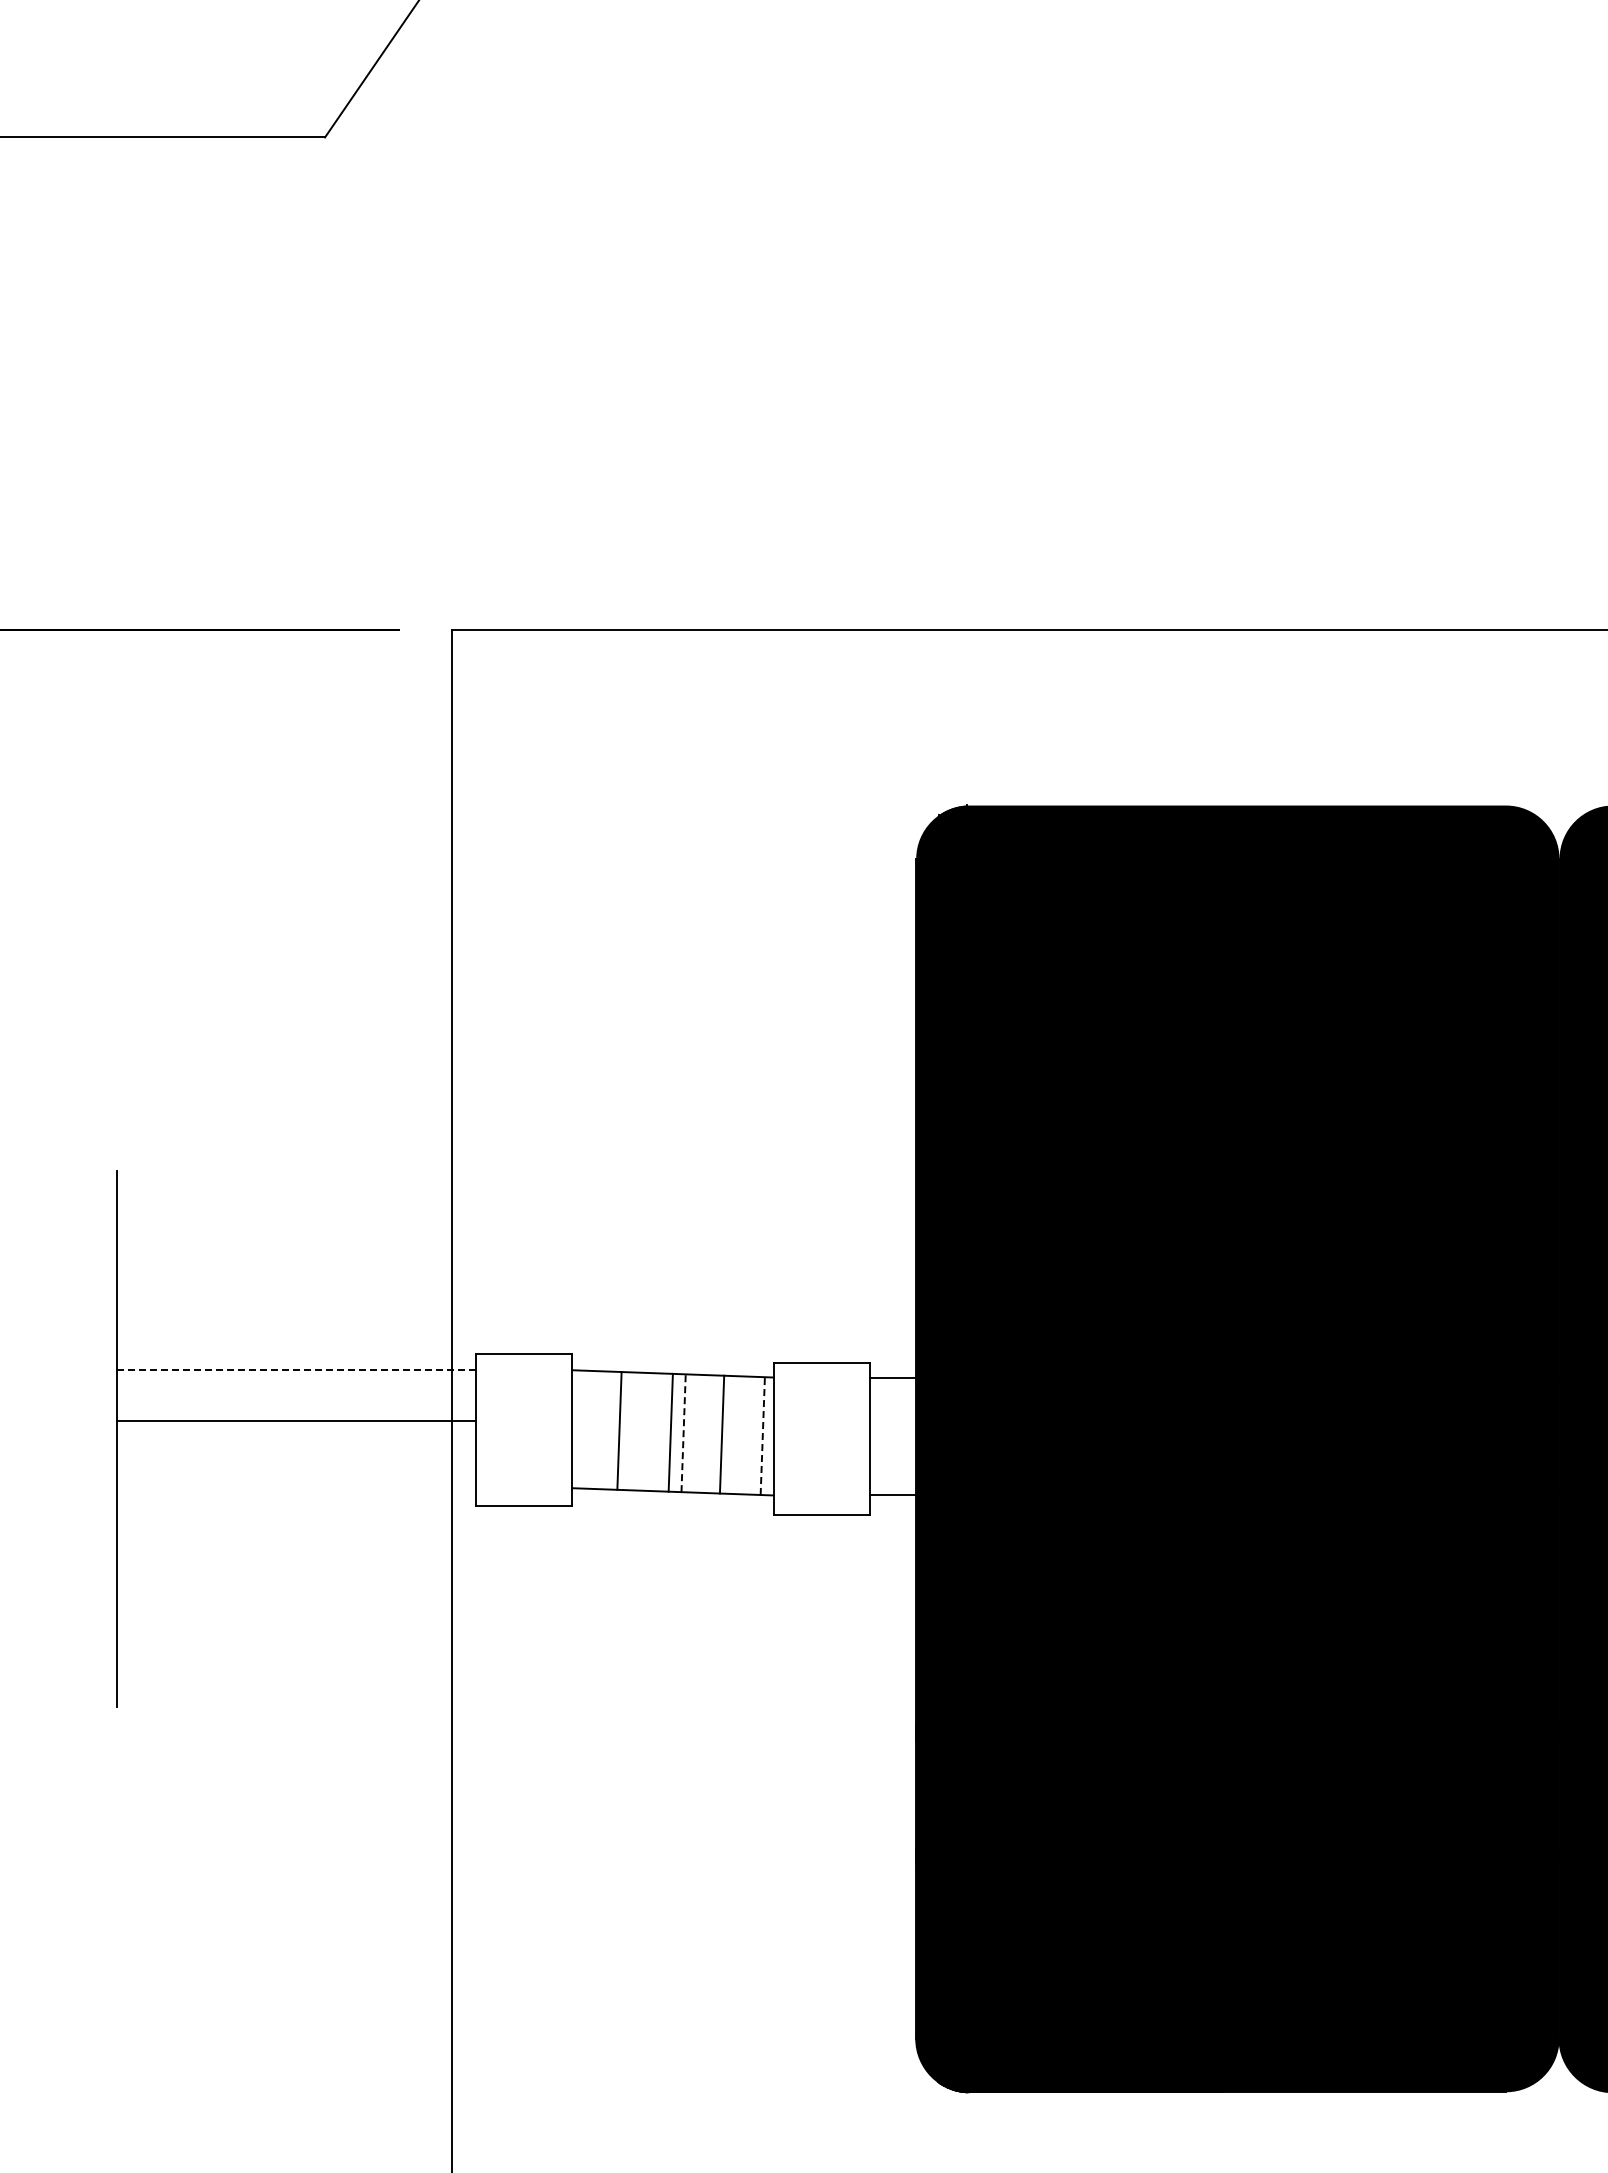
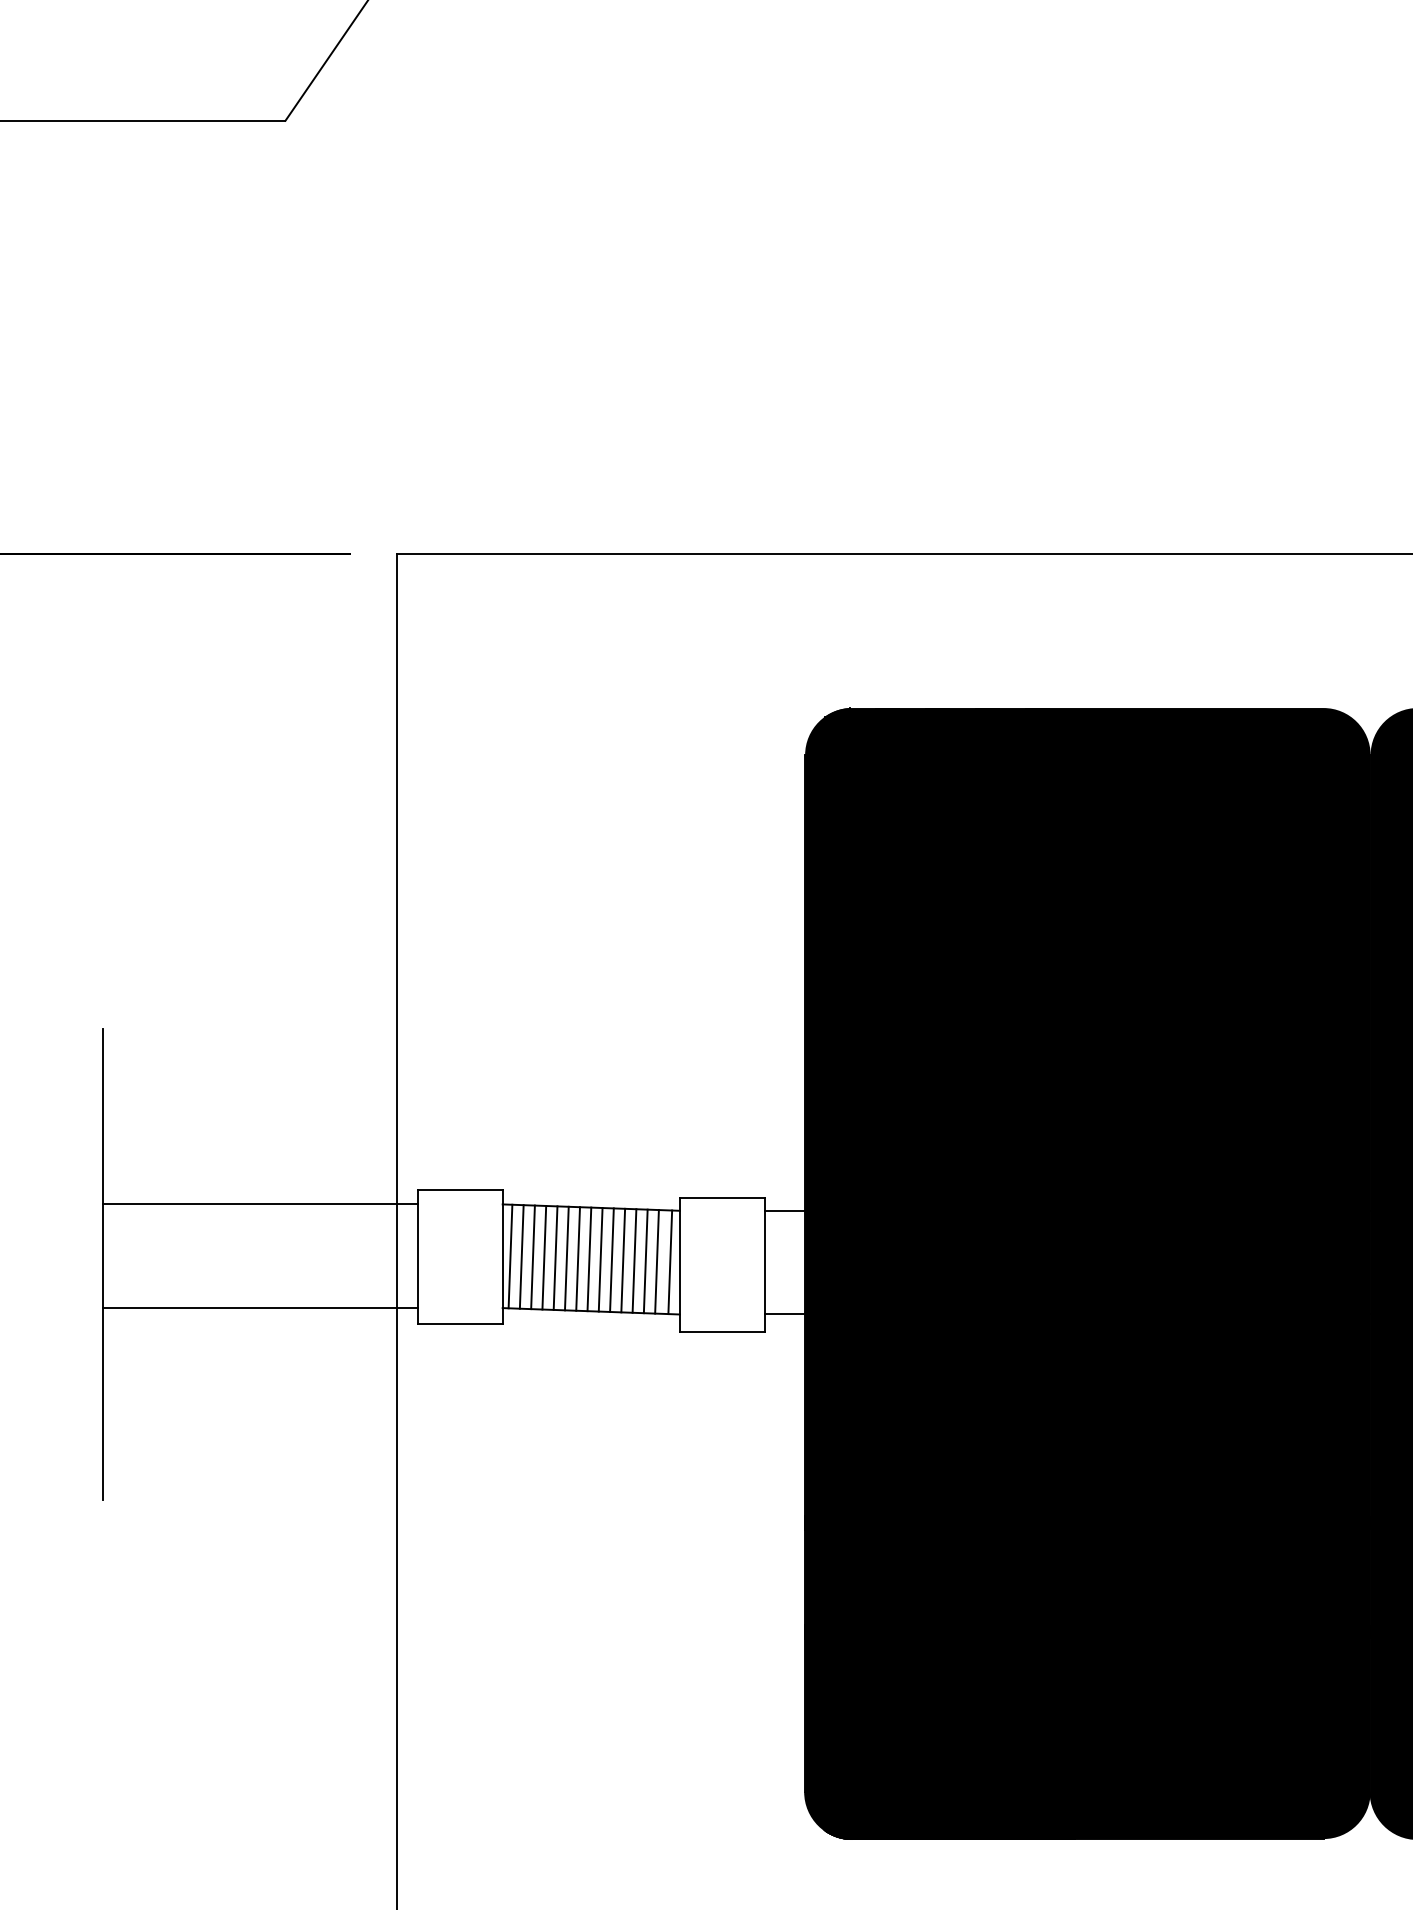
line: (297, 1370) -> (261, 1204), dashed -> solid
line: (296, 1421) -> (260, 1308), moved
line: (580, 1429) -> (510, 1256), added
line: (593, 1429) -> (521, 1256), added
line: (606, 1430) -> (532, 1257), added
line: (632, 1431) -> (555, 1258), added
line: (645, 1431) -> (567, 1258), added
line: (657, 1432) -> (577, 1259), added
line: (683, 1433) -> (600, 1260), dashed -> solid
line: (696, 1433) -> (612, 1260), added
line: (709, 1434) -> (623, 1260), added
line: (734, 1434) -> (645, 1260), added
line: (747, 1435) -> (656, 1261), added
line: (762, 1436) -> (670, 1262), dashed -> solid

